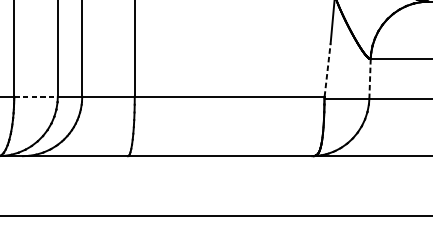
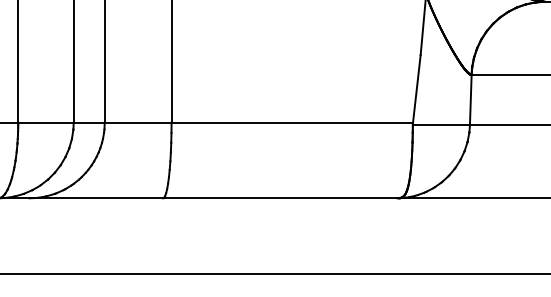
line: (327, 69) -> (416, 88), dashed -> solid
line: (369, 79) -> (470, 100), dashed -> solid
line: (35, 96) -> (45, 122), dashed -> solid

